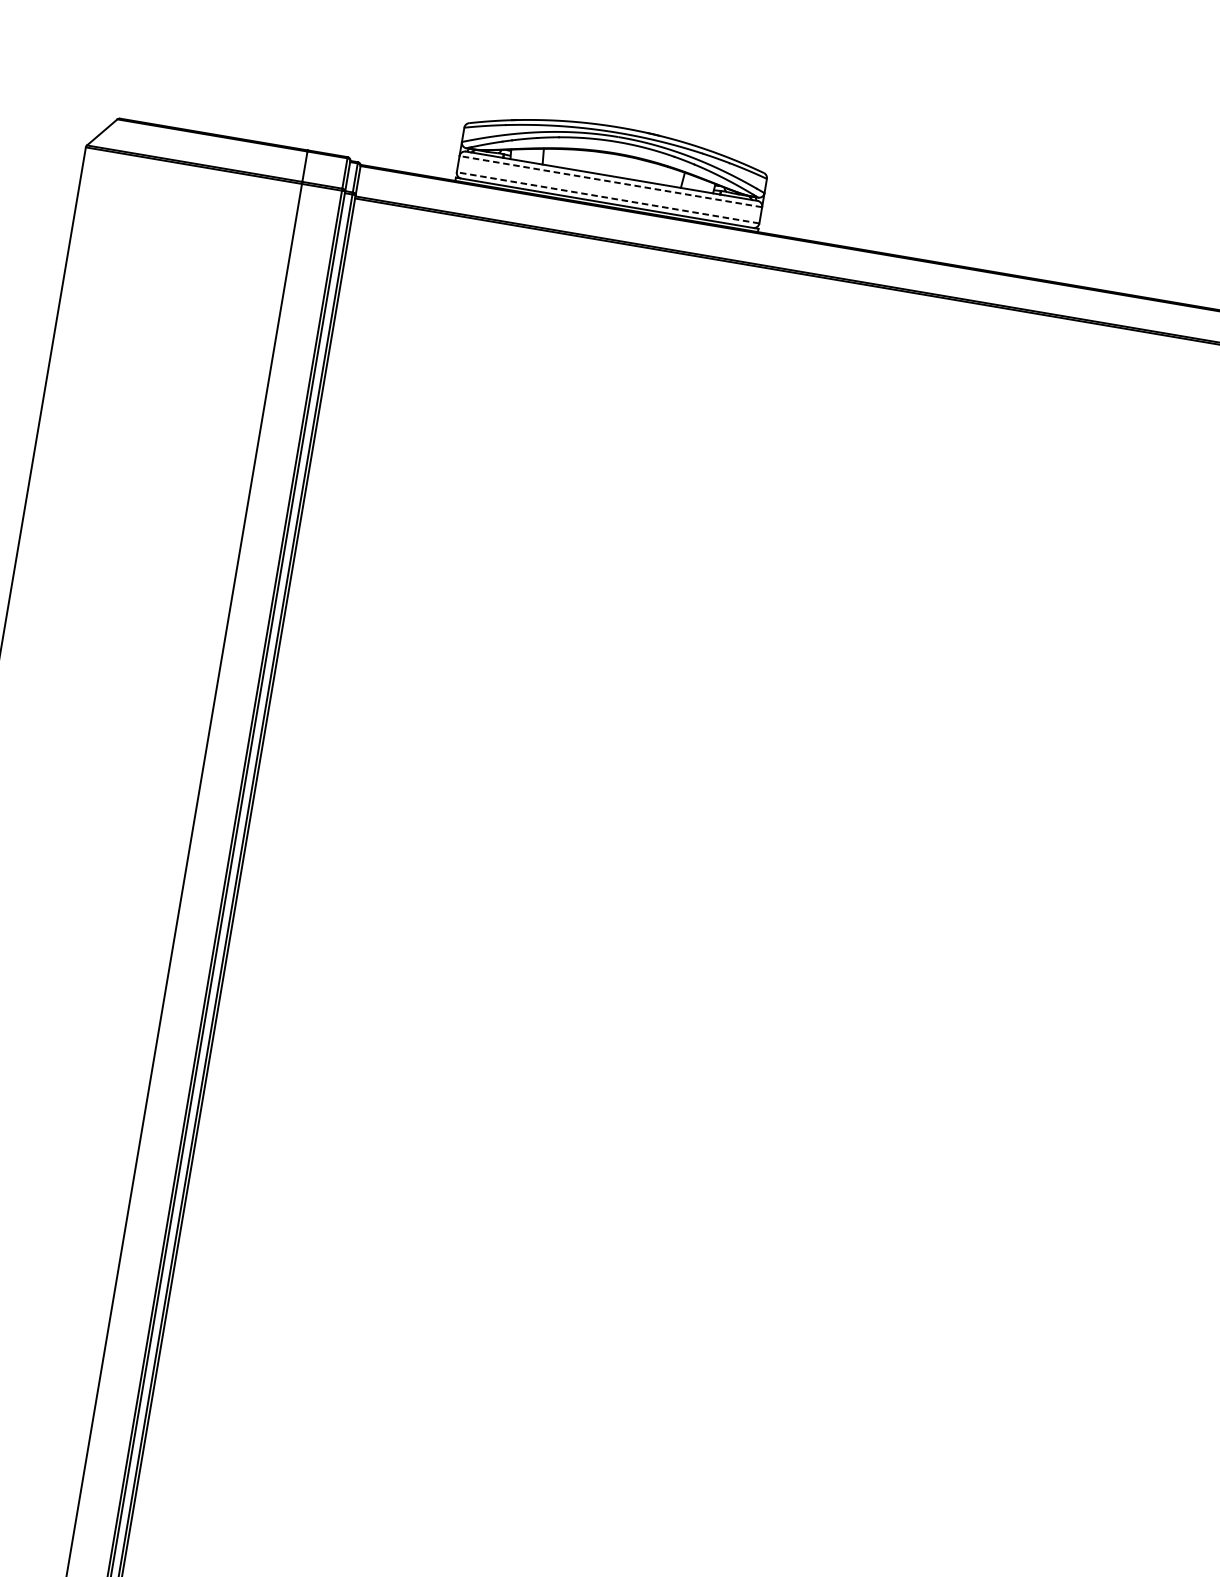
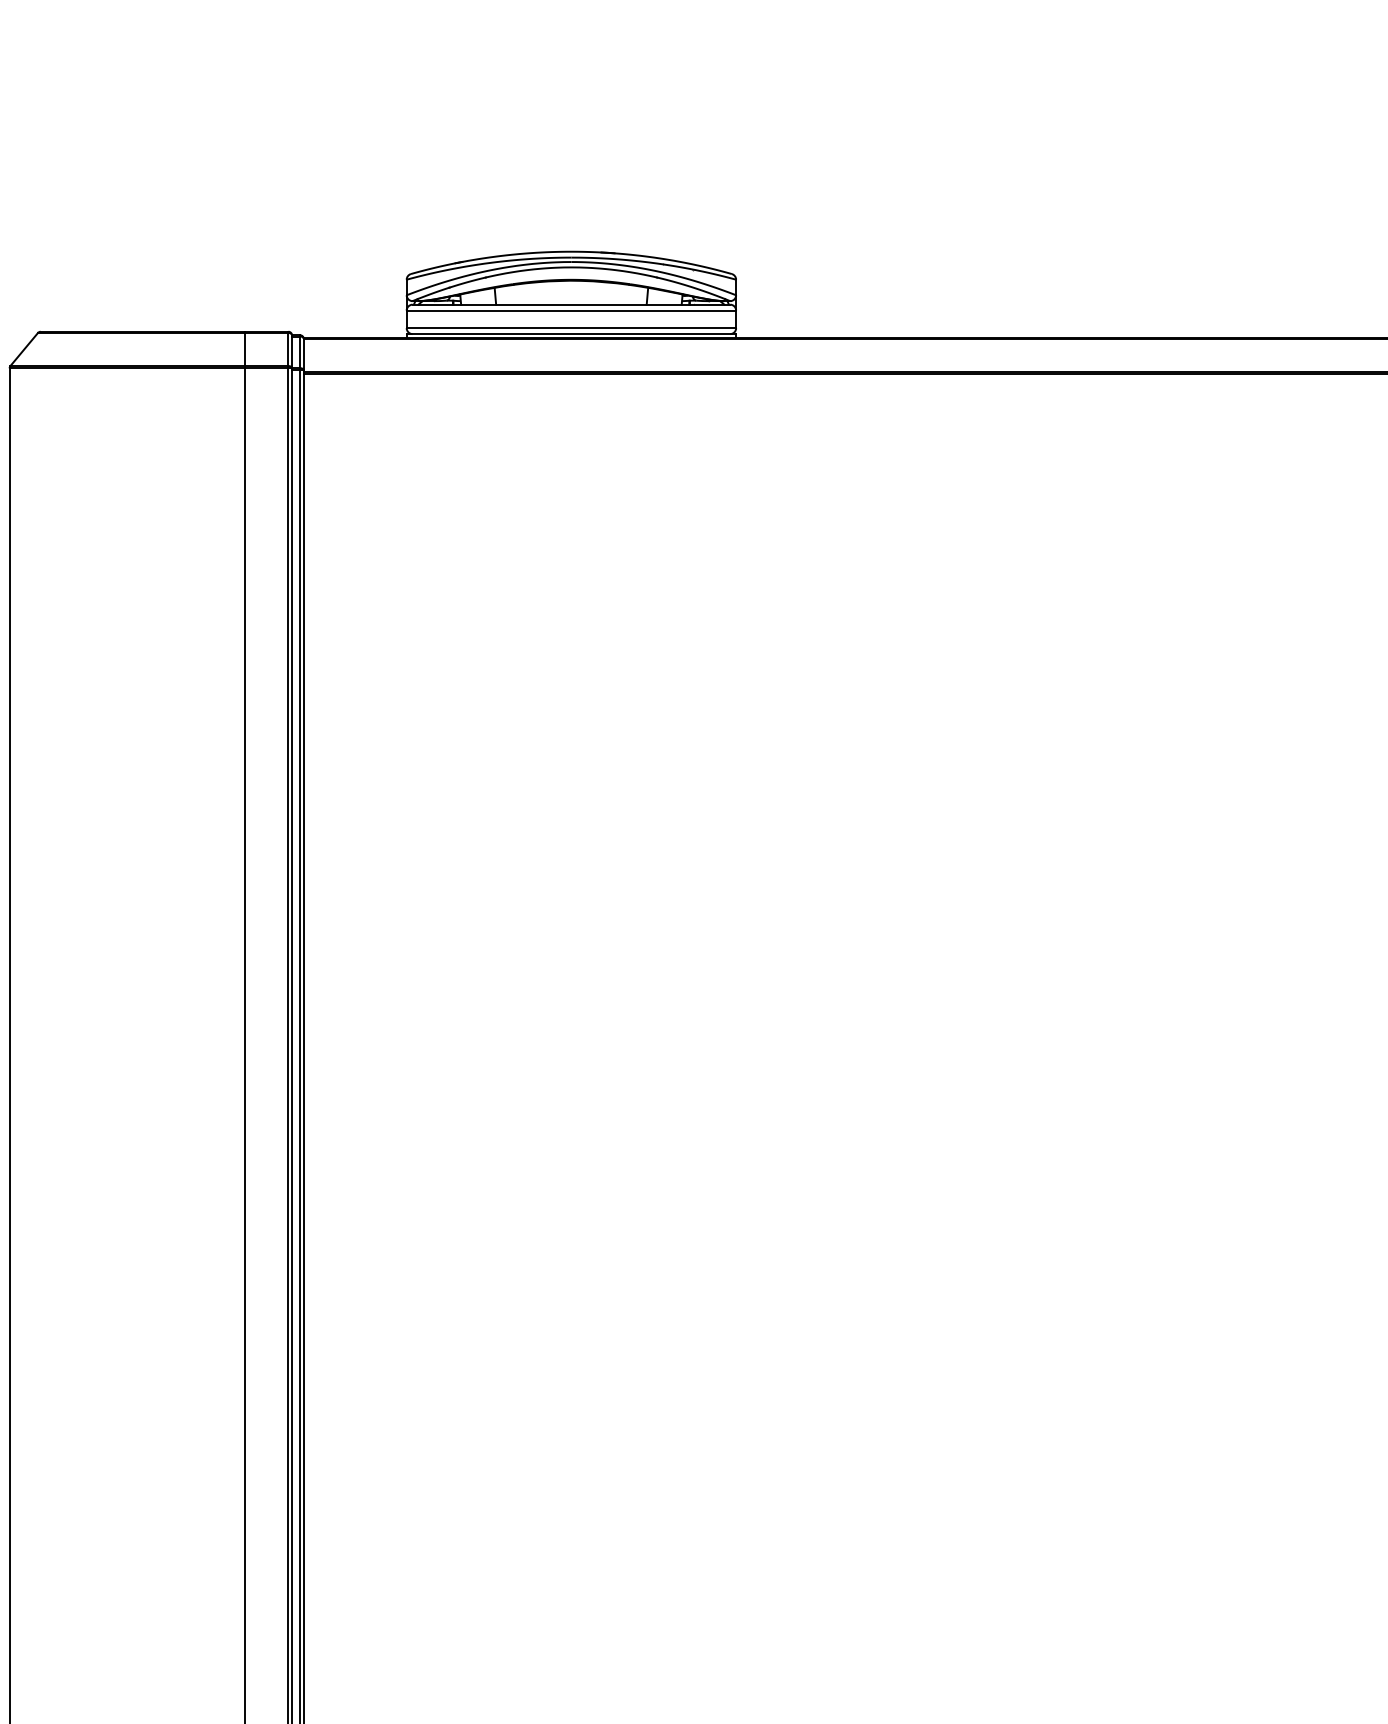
line: (610, 181) -> (571, 310), dashed -> solid
line: (608, 198) -> (571, 328), dashed -> solid

